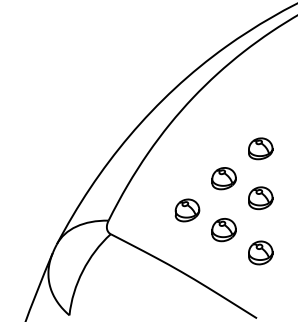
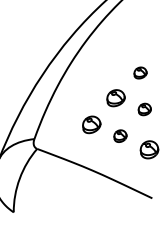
part: (260, 148) -> (140, 72), size x0.7
part: (260, 198) -> (144, 109), size x0.7
part: (223, 230) -> (120, 136), size x0.7

